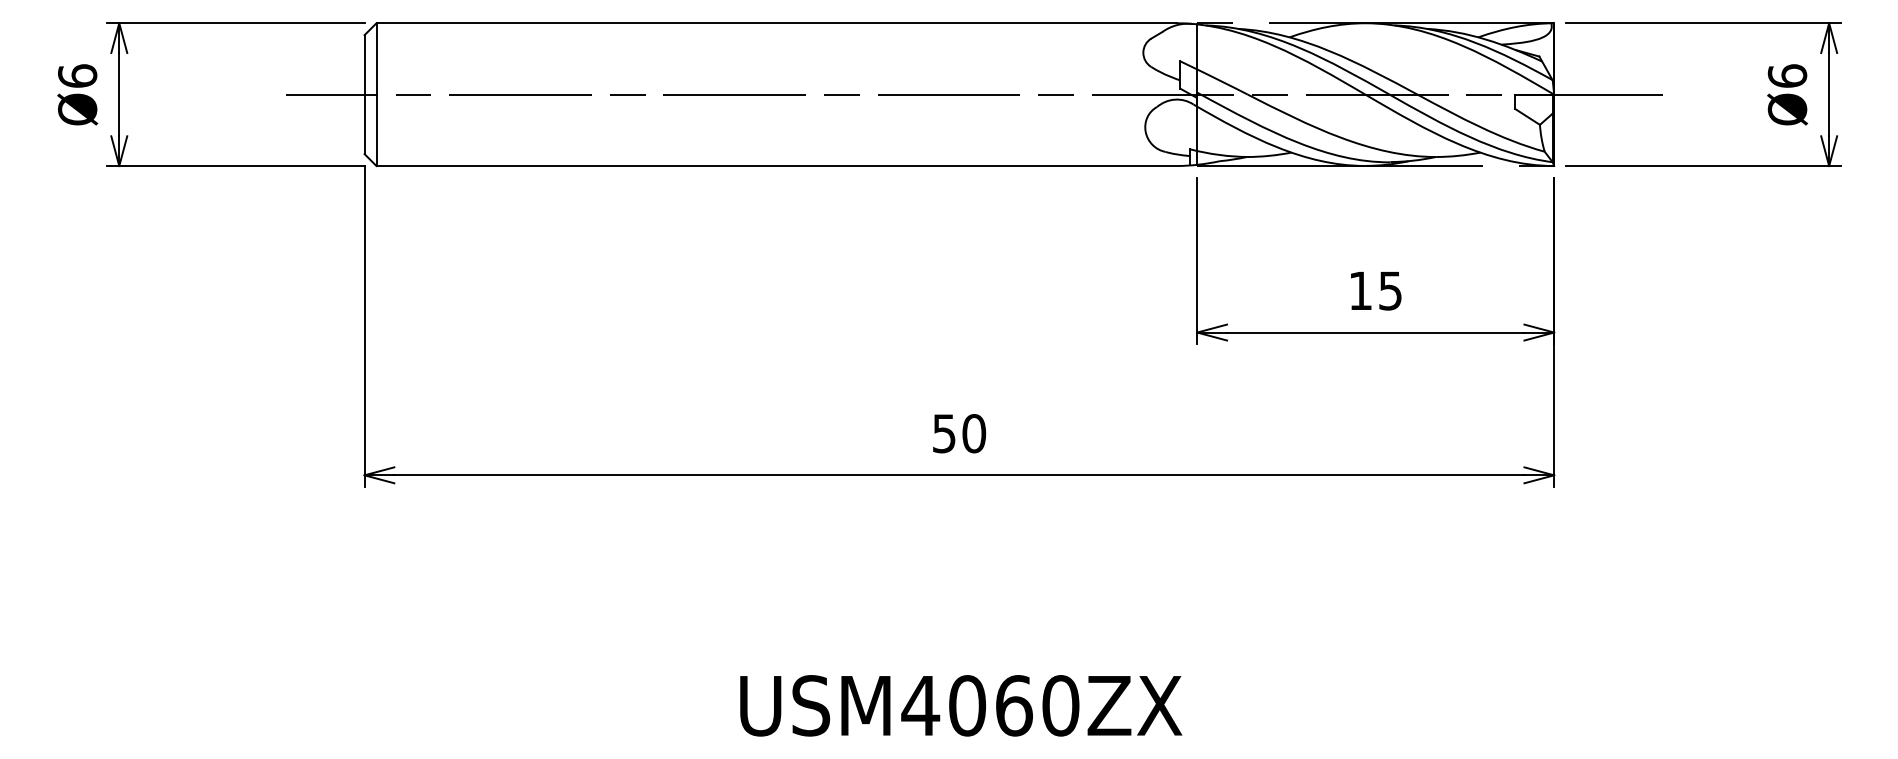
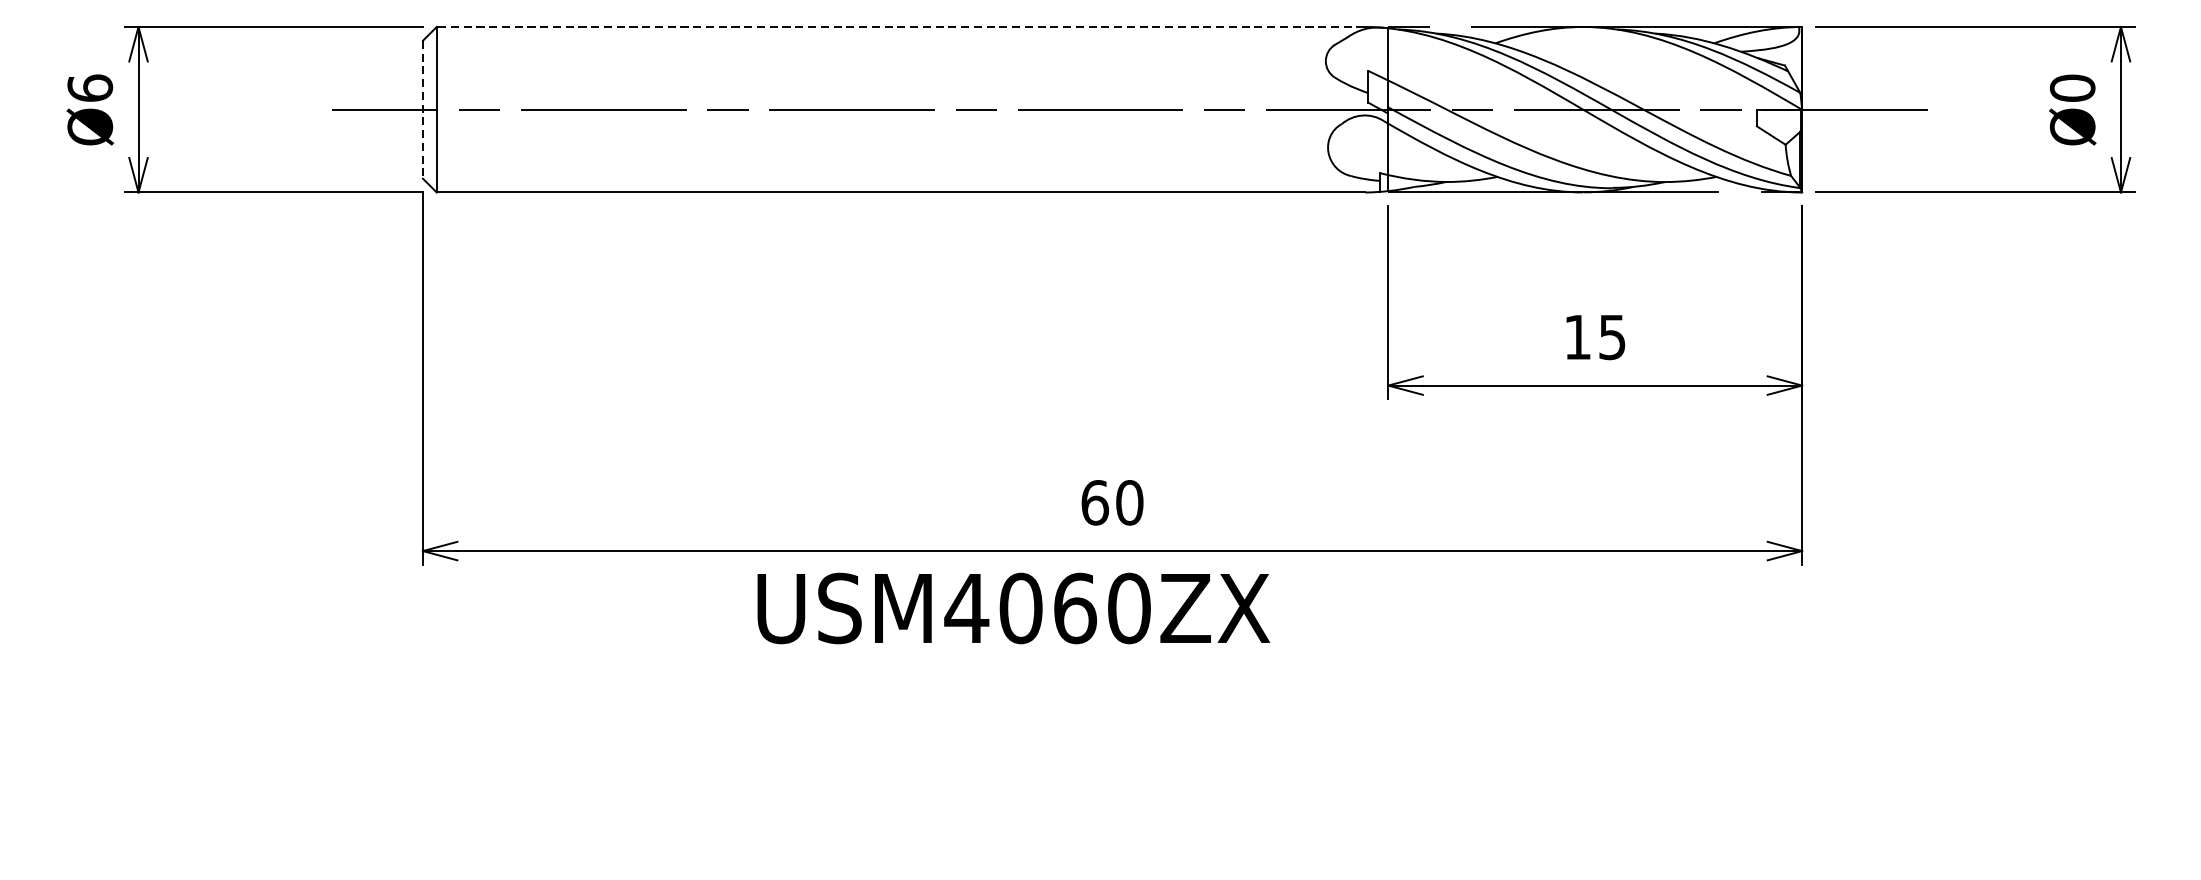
line: (776, 23) -> (900, 27), solid -> dashed
text: (1787, 75) -> (2072, 87), Ø6 -> Ø0
line: (364, 95) -> (422, 110), solid -> dashed
text: (944, 433) -> (1095, 502), 50 -> 60
text: (961, 705) -> (1014, 608), moved

